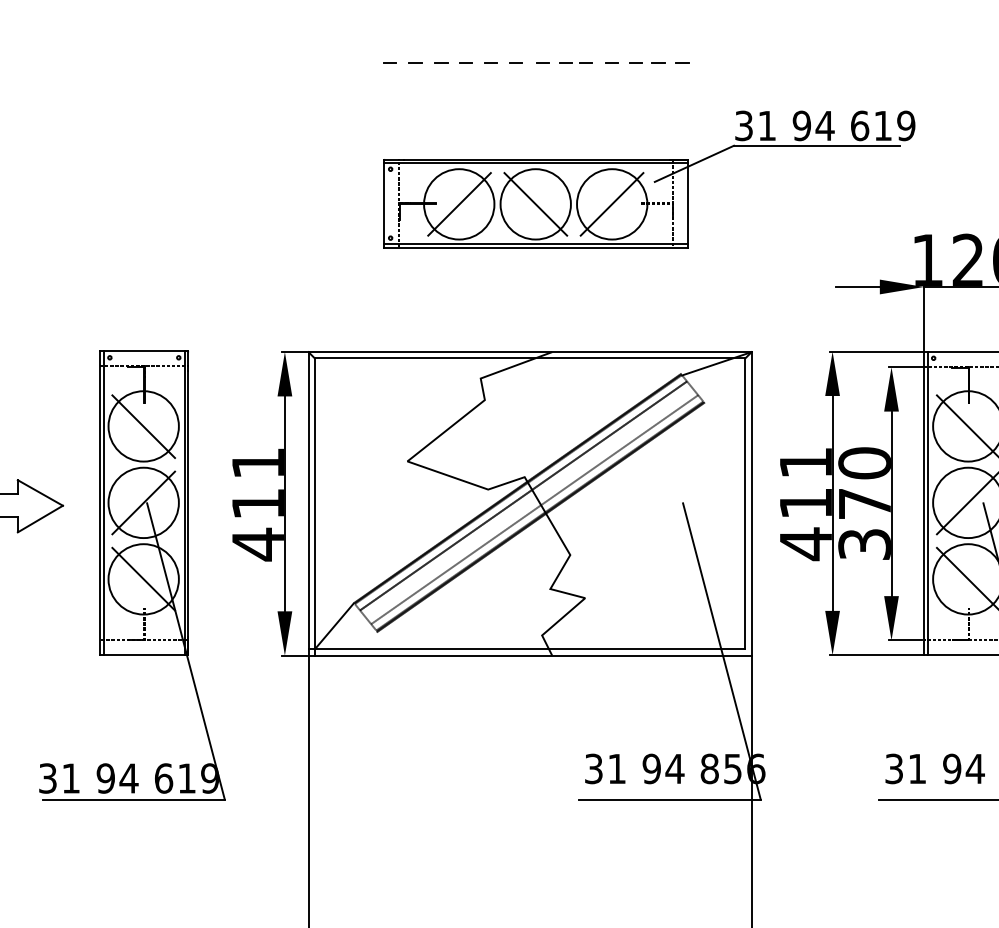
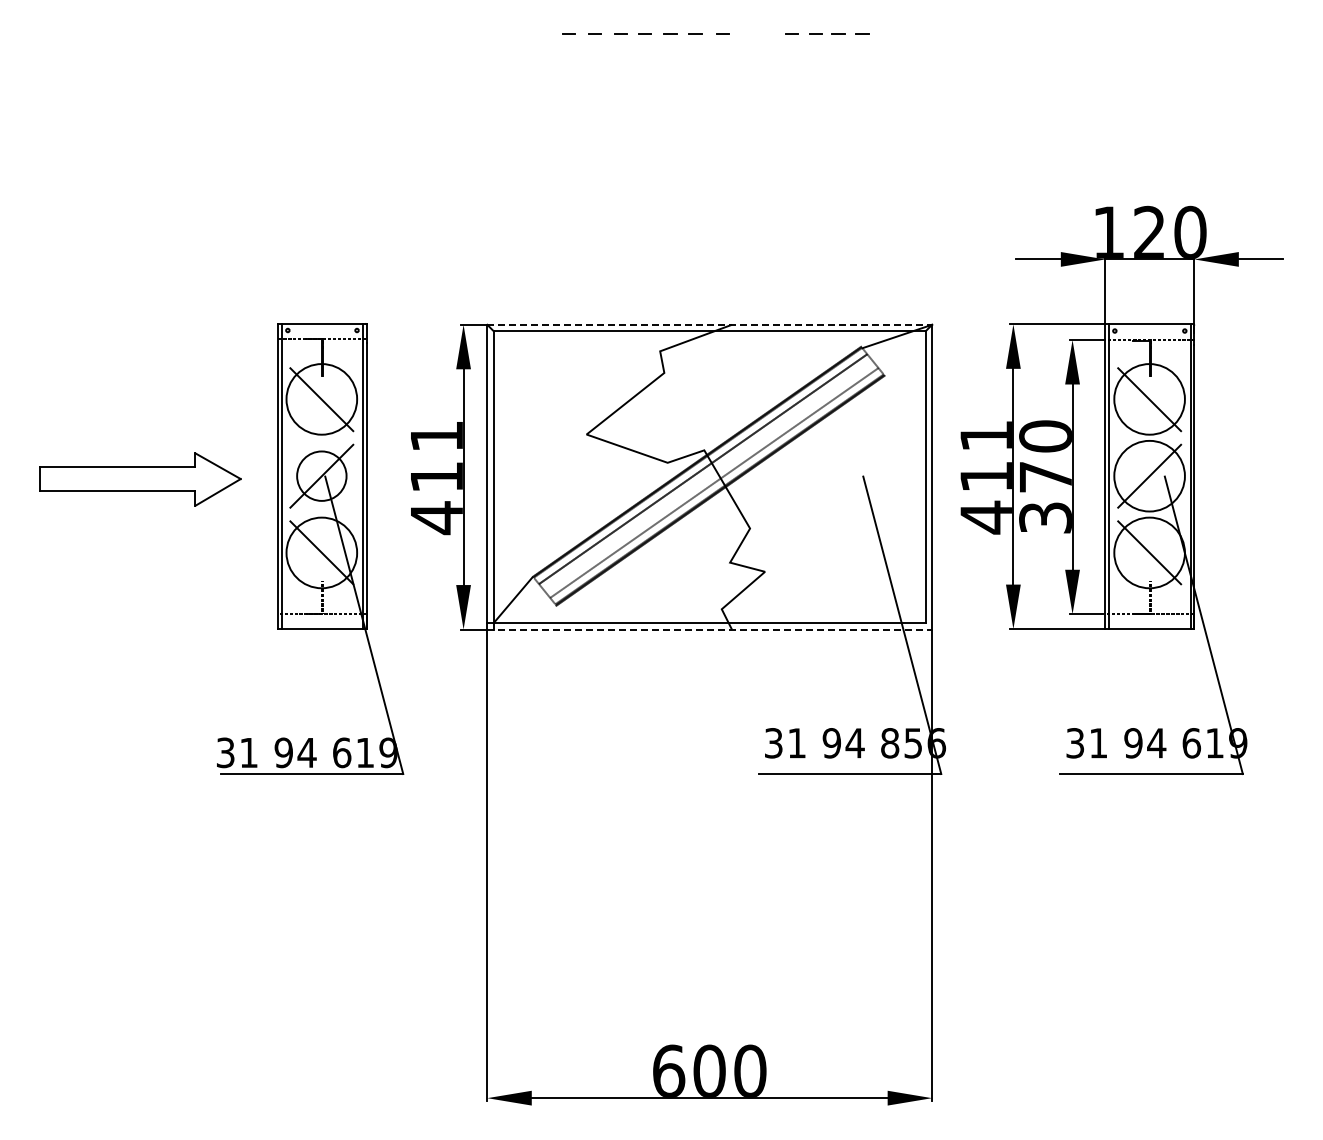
line: (572, 61) -> (752, 33), removed
part: (649, 179) -> (829, 151), removed
line: (530, 351) -> (710, 324), solid -> dashed
circle: (143, 502) -> (321, 475), size x0.7
line: (530, 655) -> (710, 629), solid -> dashed

